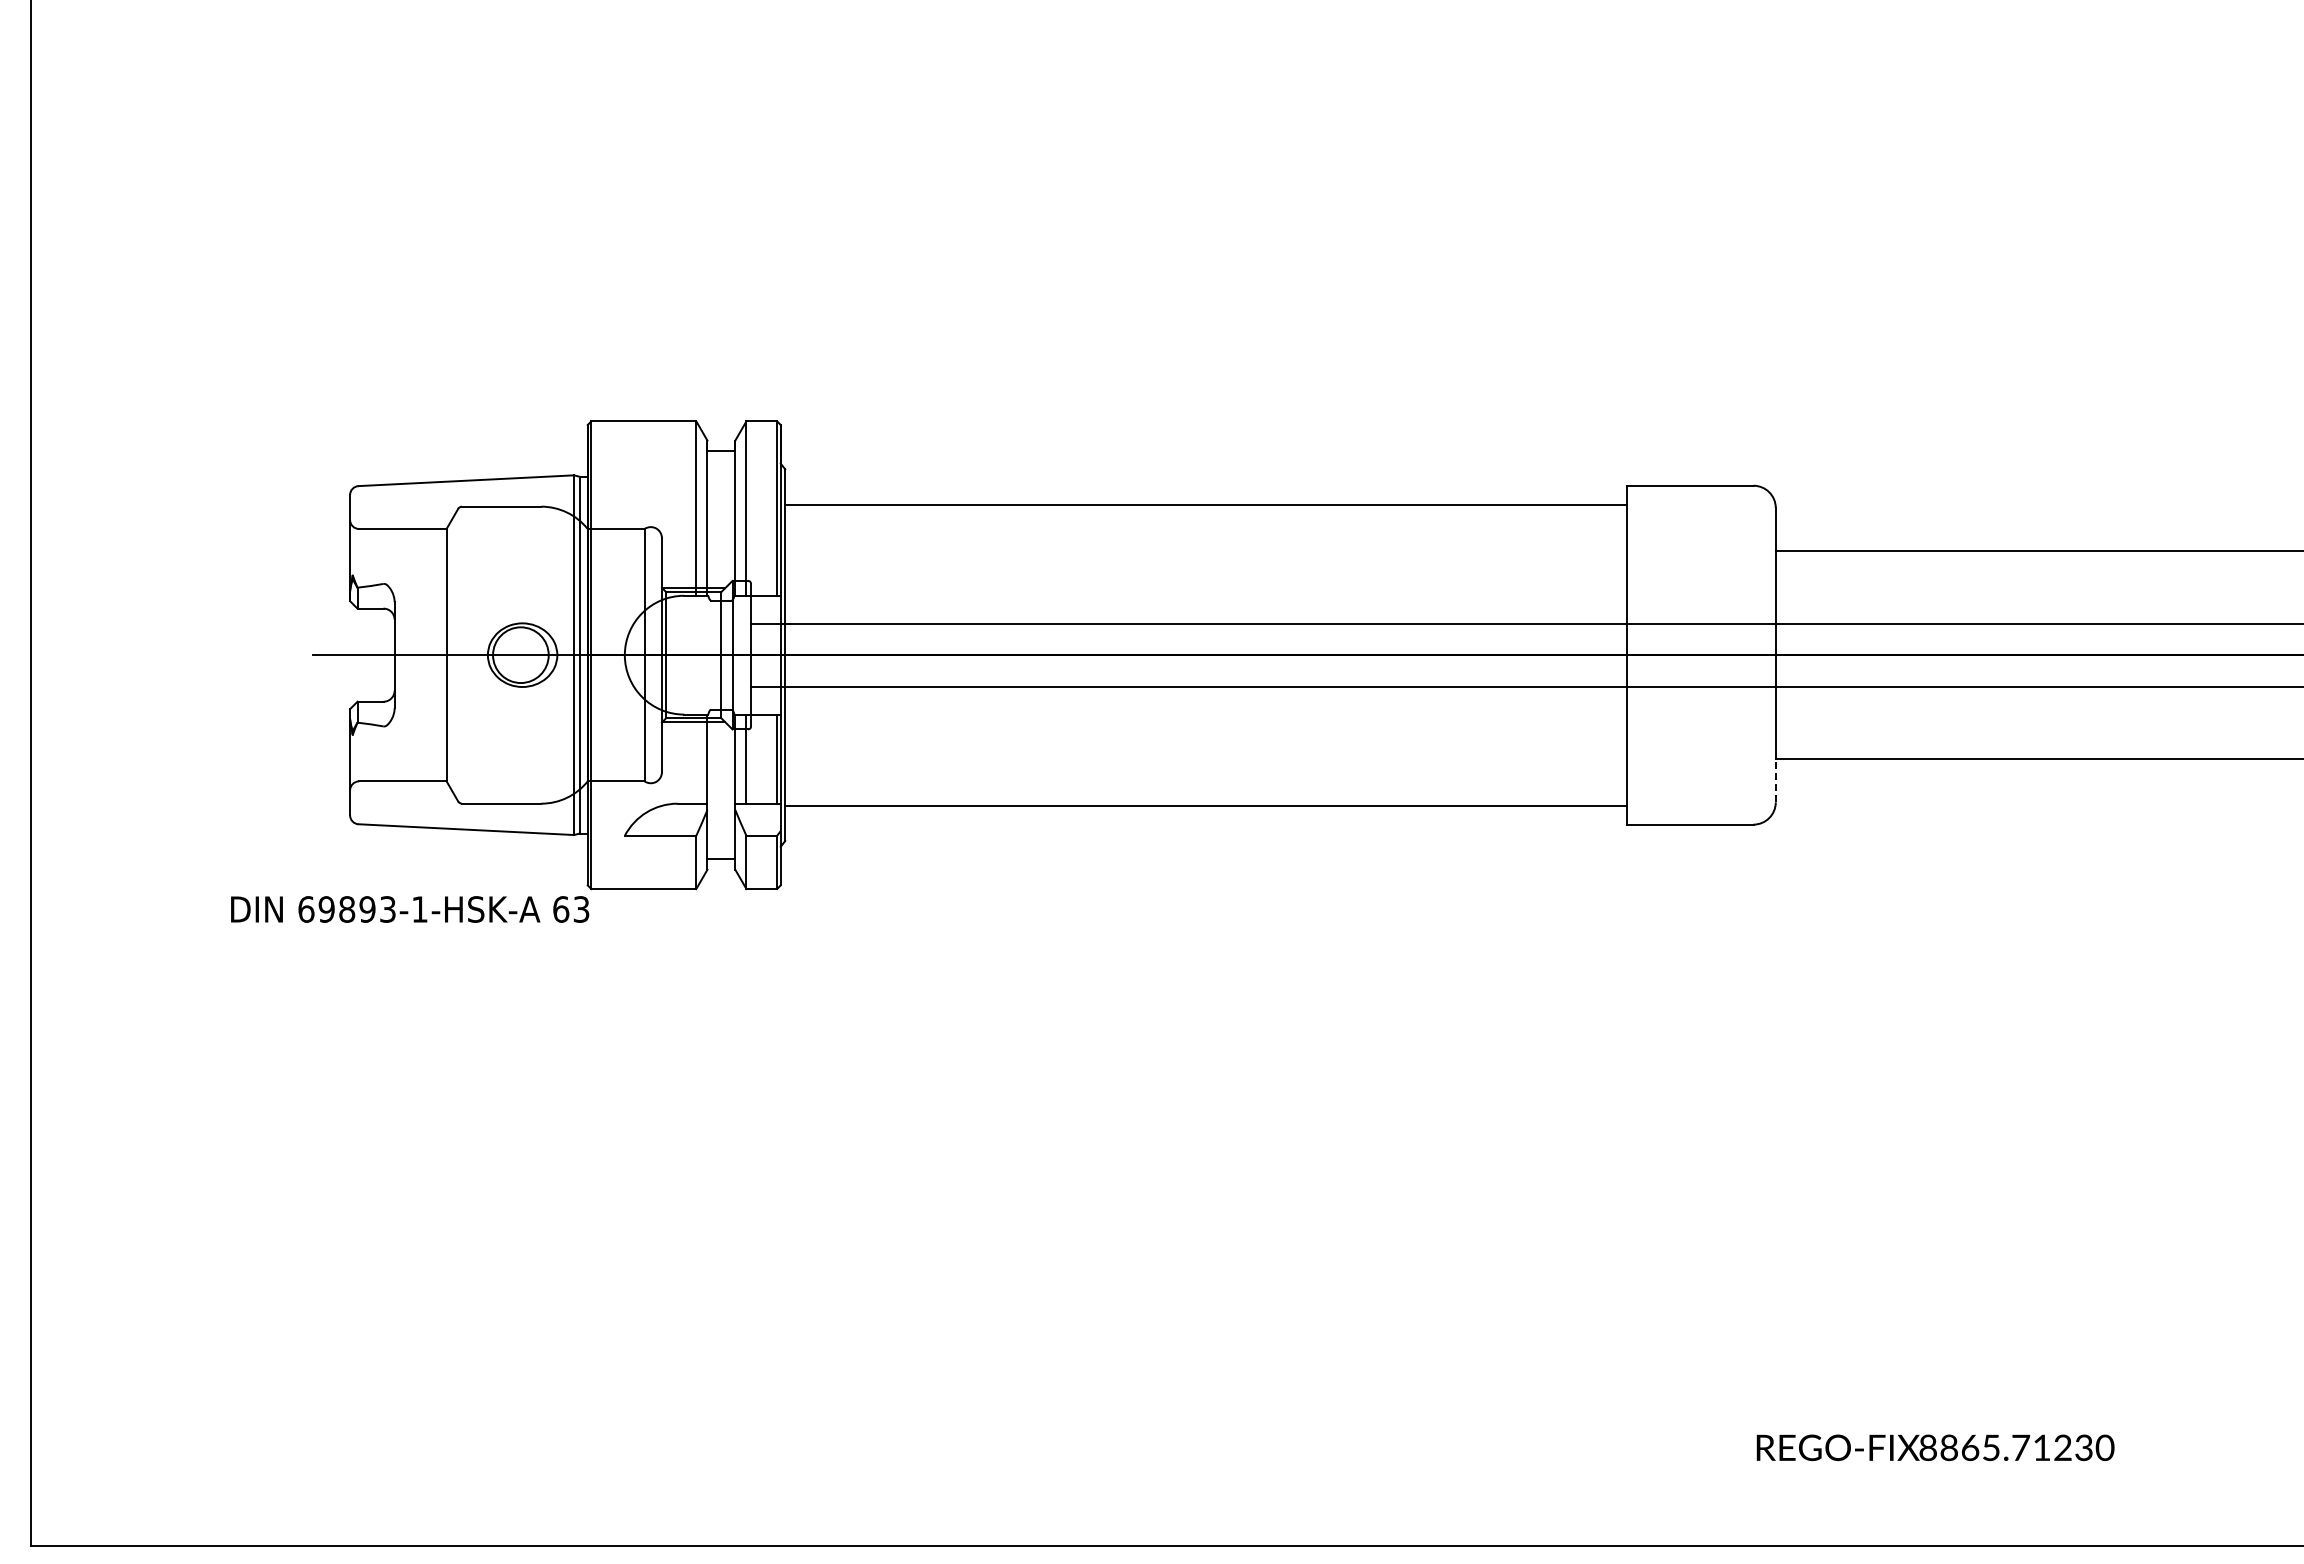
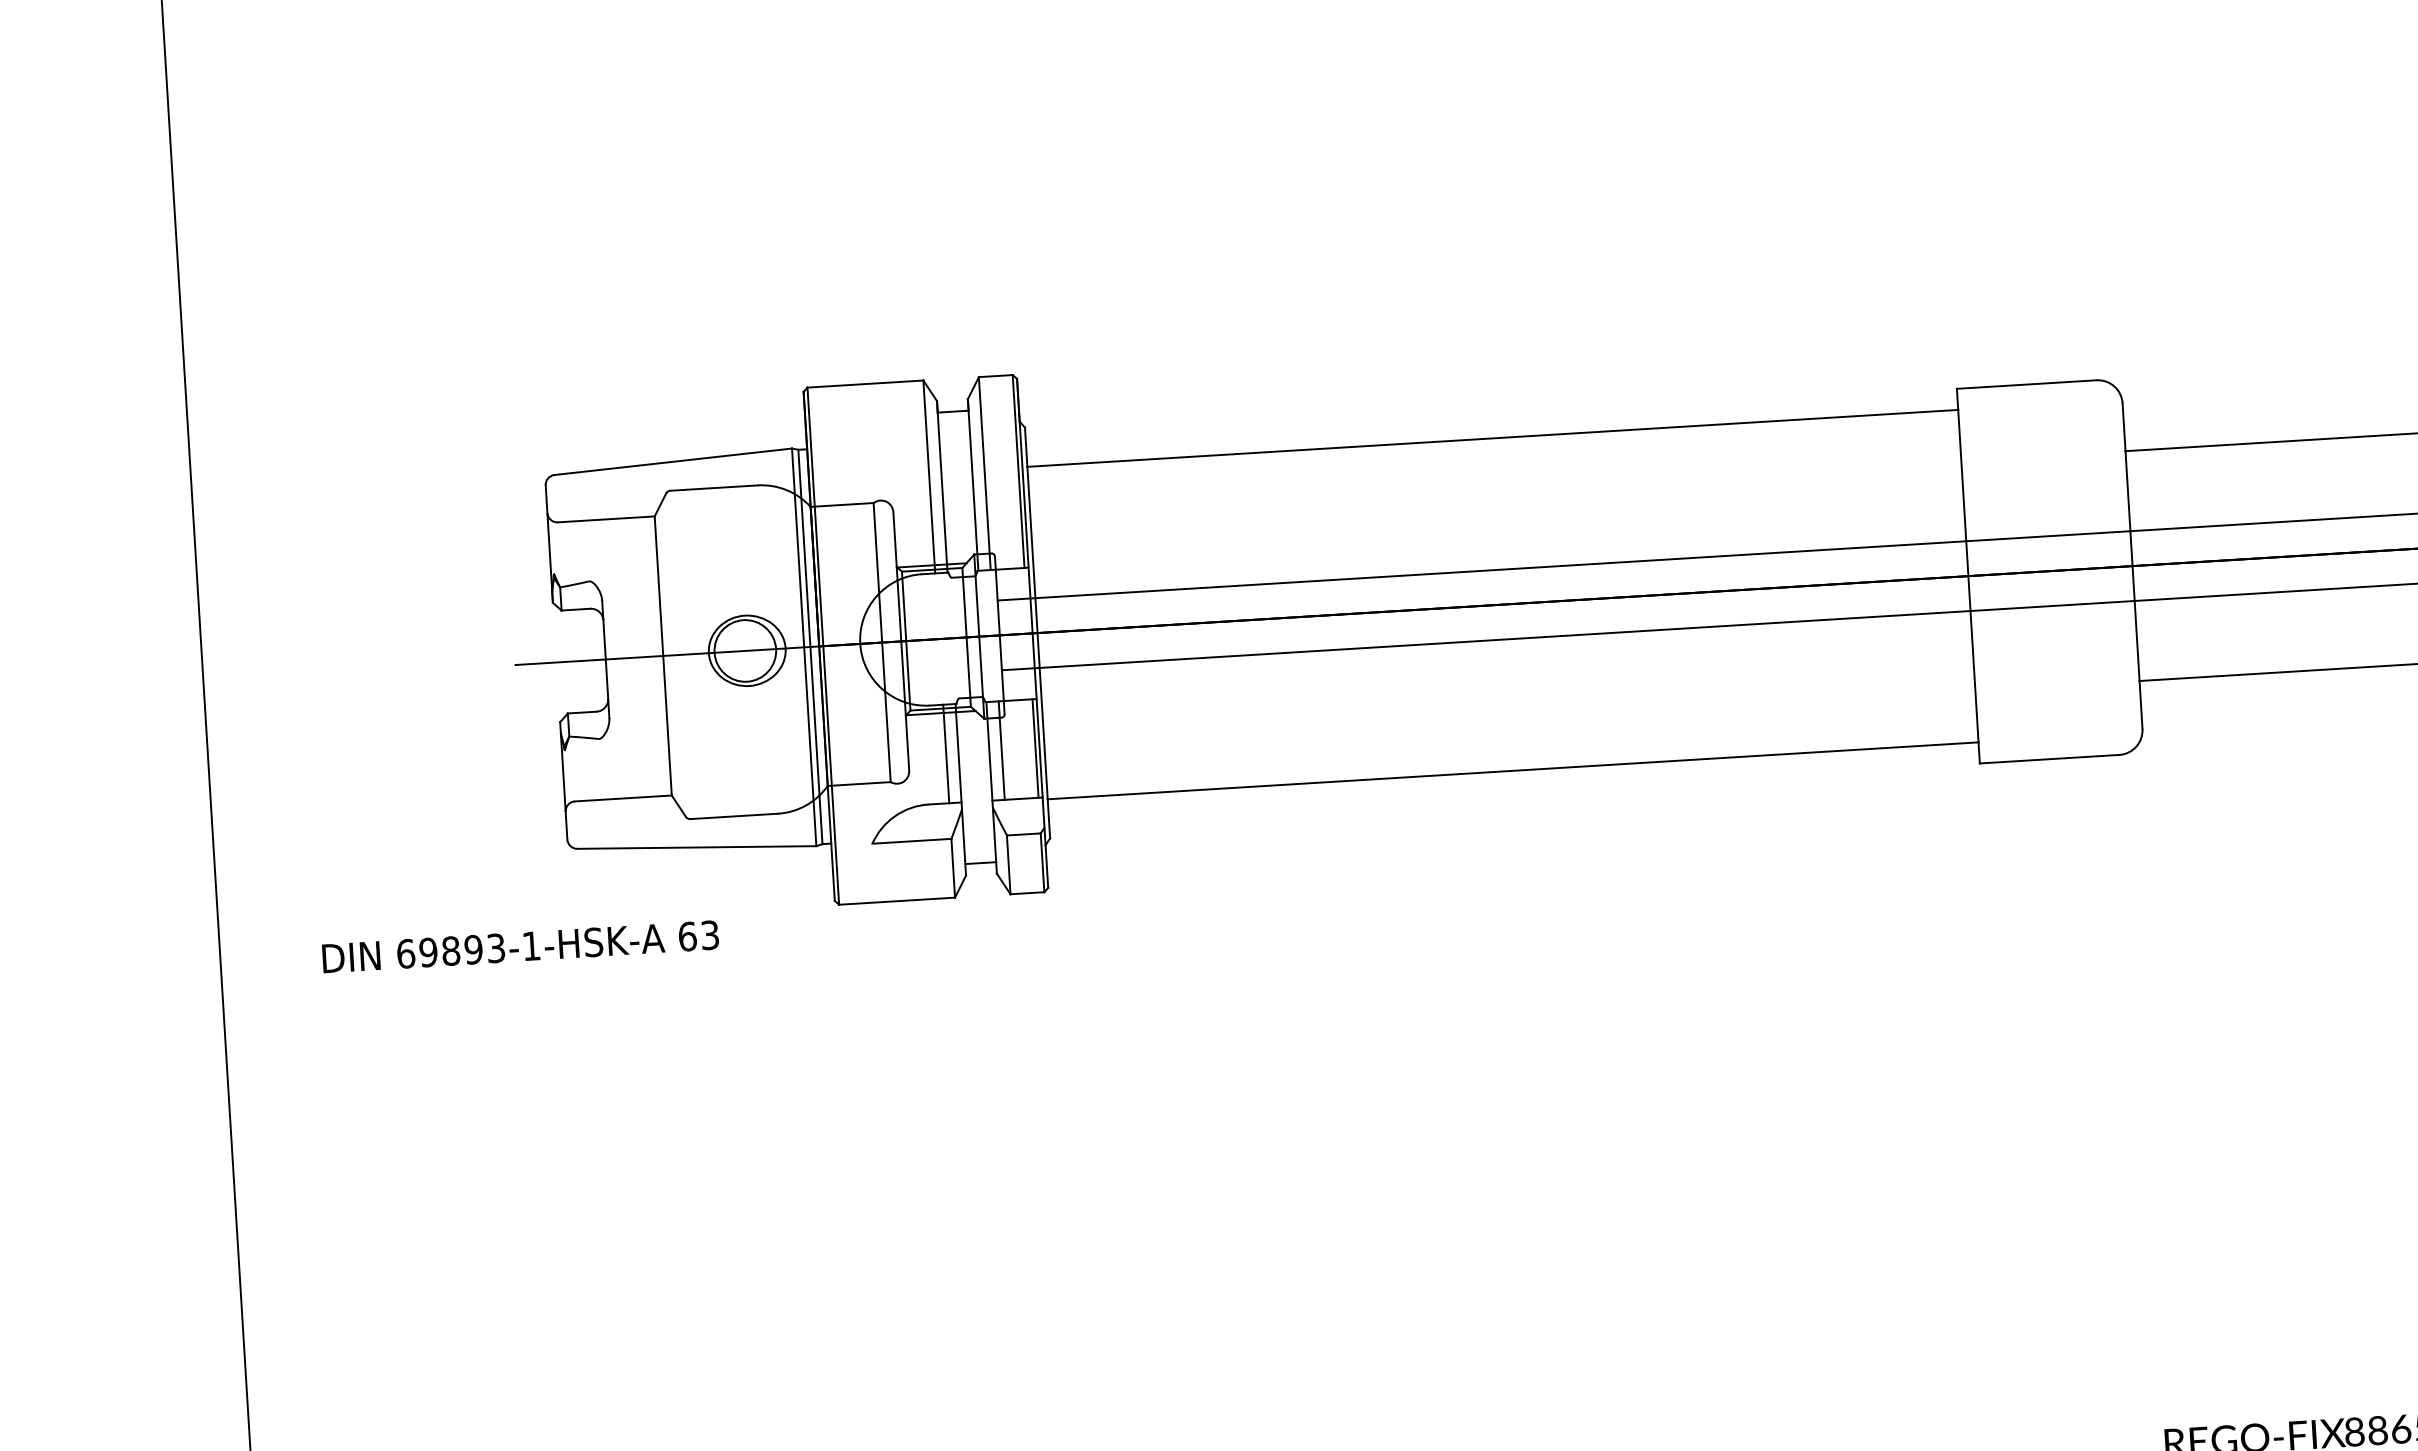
line: (696, 758) -> (946, 753), added
line: (1775, 780) -> (2140, 704), dashed -> solid
text: (410, 909) -> (521, 946), moved

